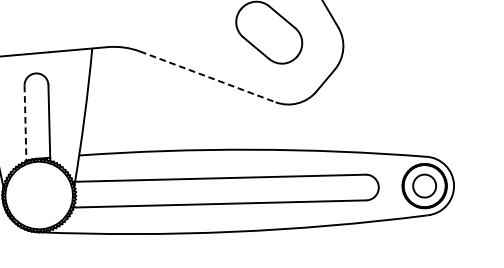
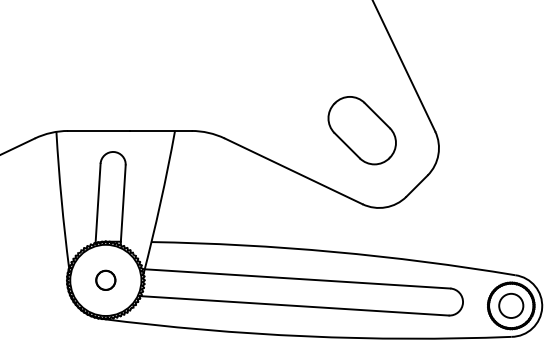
line: (208, 76) -> (294, 171), dashed -> solid
line: (25, 124) -> (98, 204), dashed -> solid
circle: (38, 194) -> (105, 279), added

